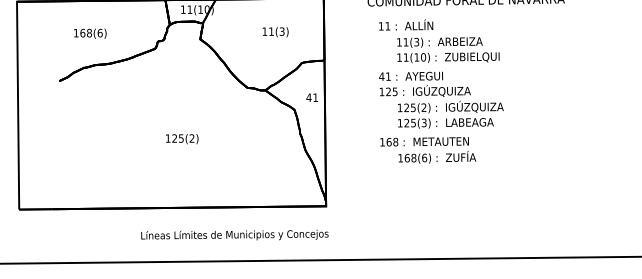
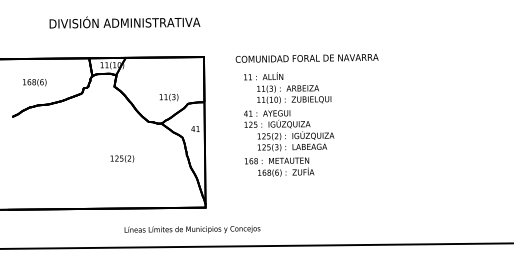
text: (274, 32) -> (168, 97), moved
text: (182, 138) -> (122, 158), moved
text: (234, 235) -> (192, 229), moved

